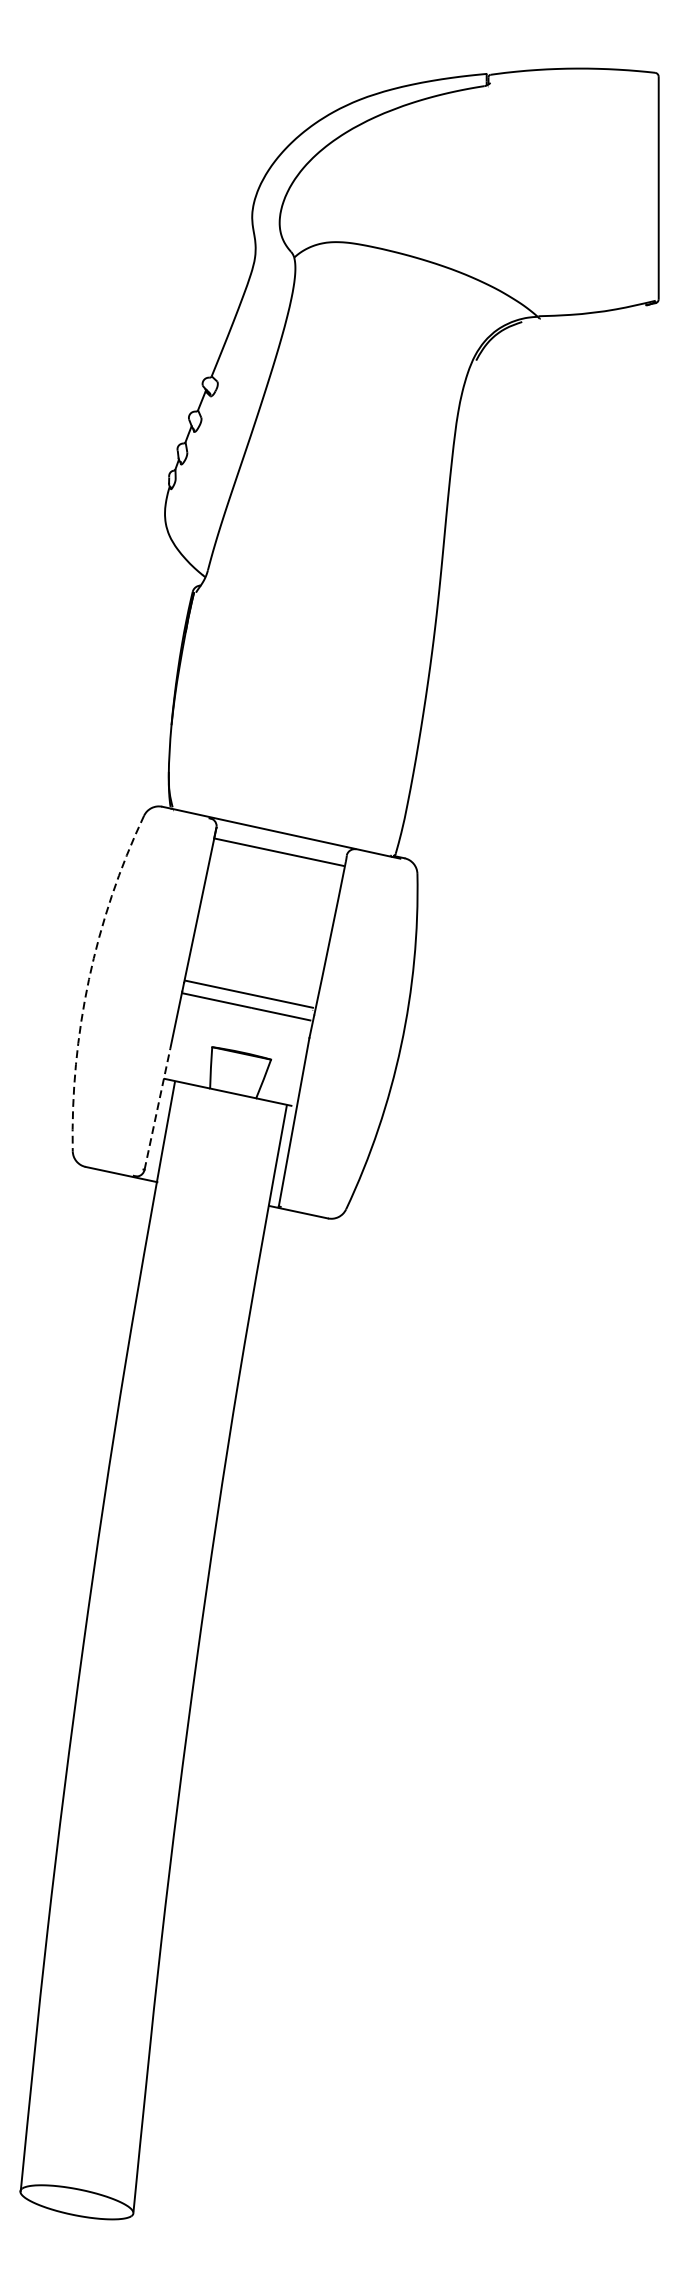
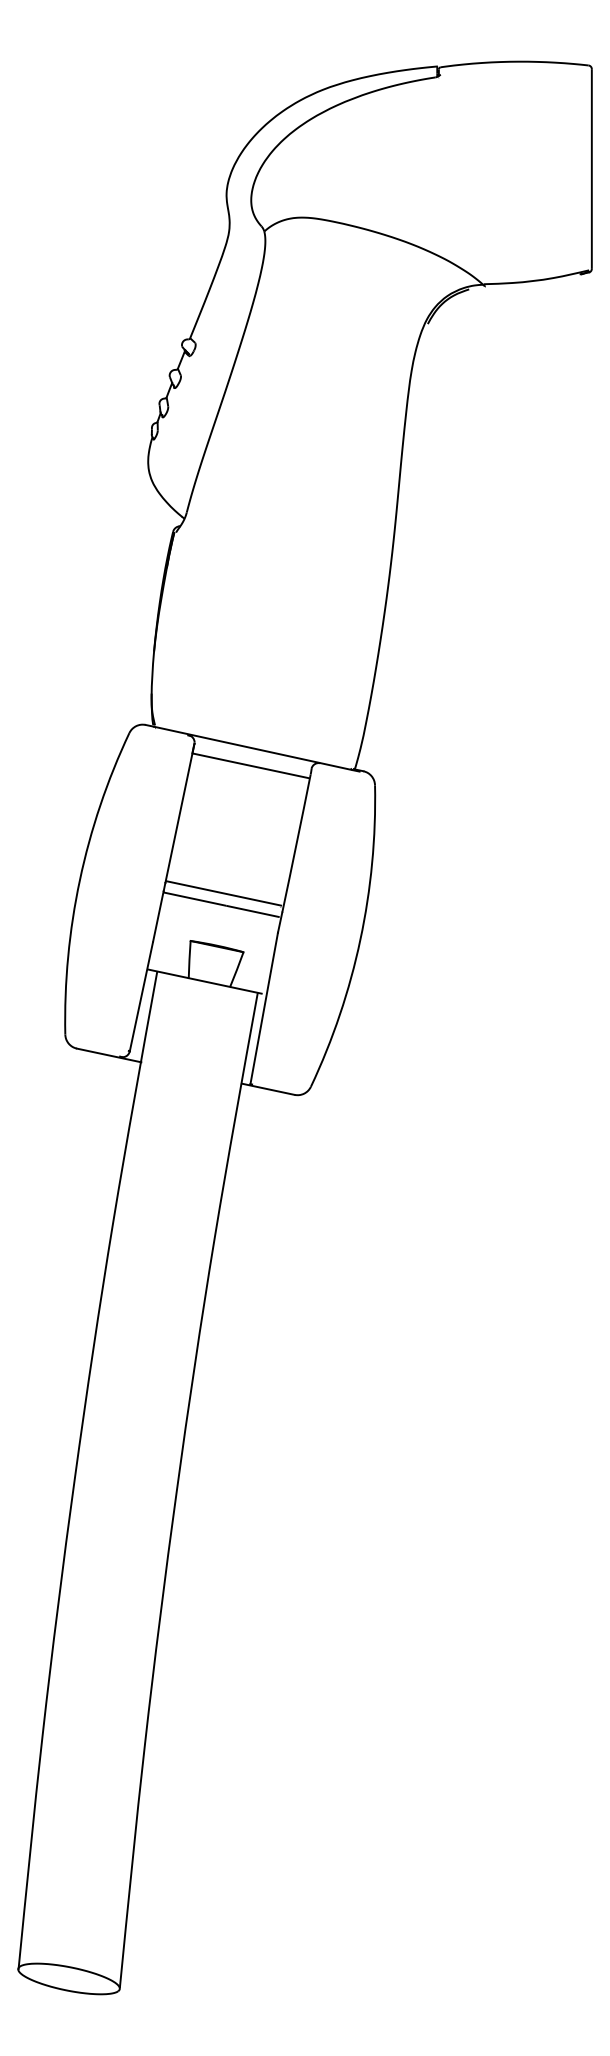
arc: (88, 979) -> (79, 880), dashed -> solid
line: (157, 1108) -> (141, 996), dashed -> solid

